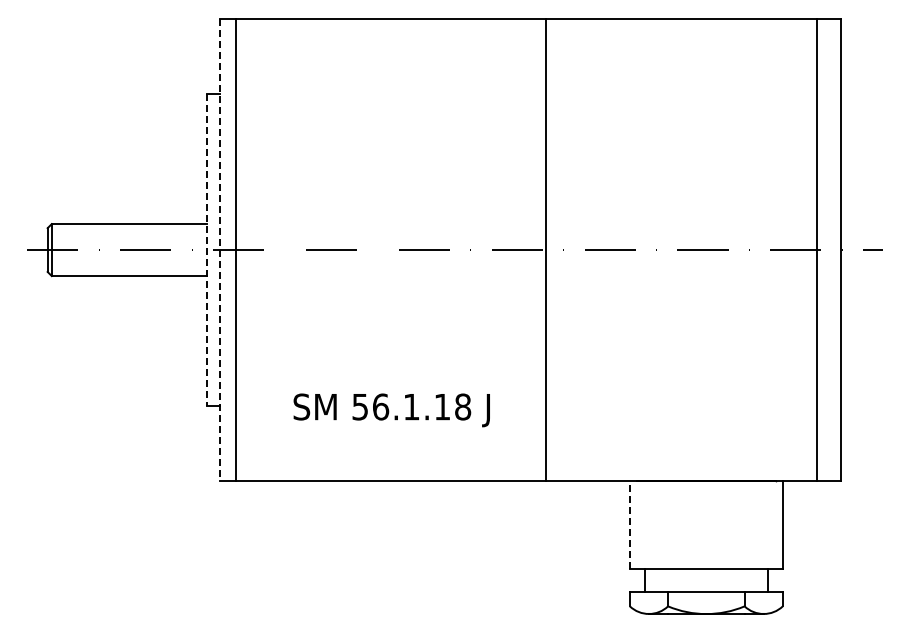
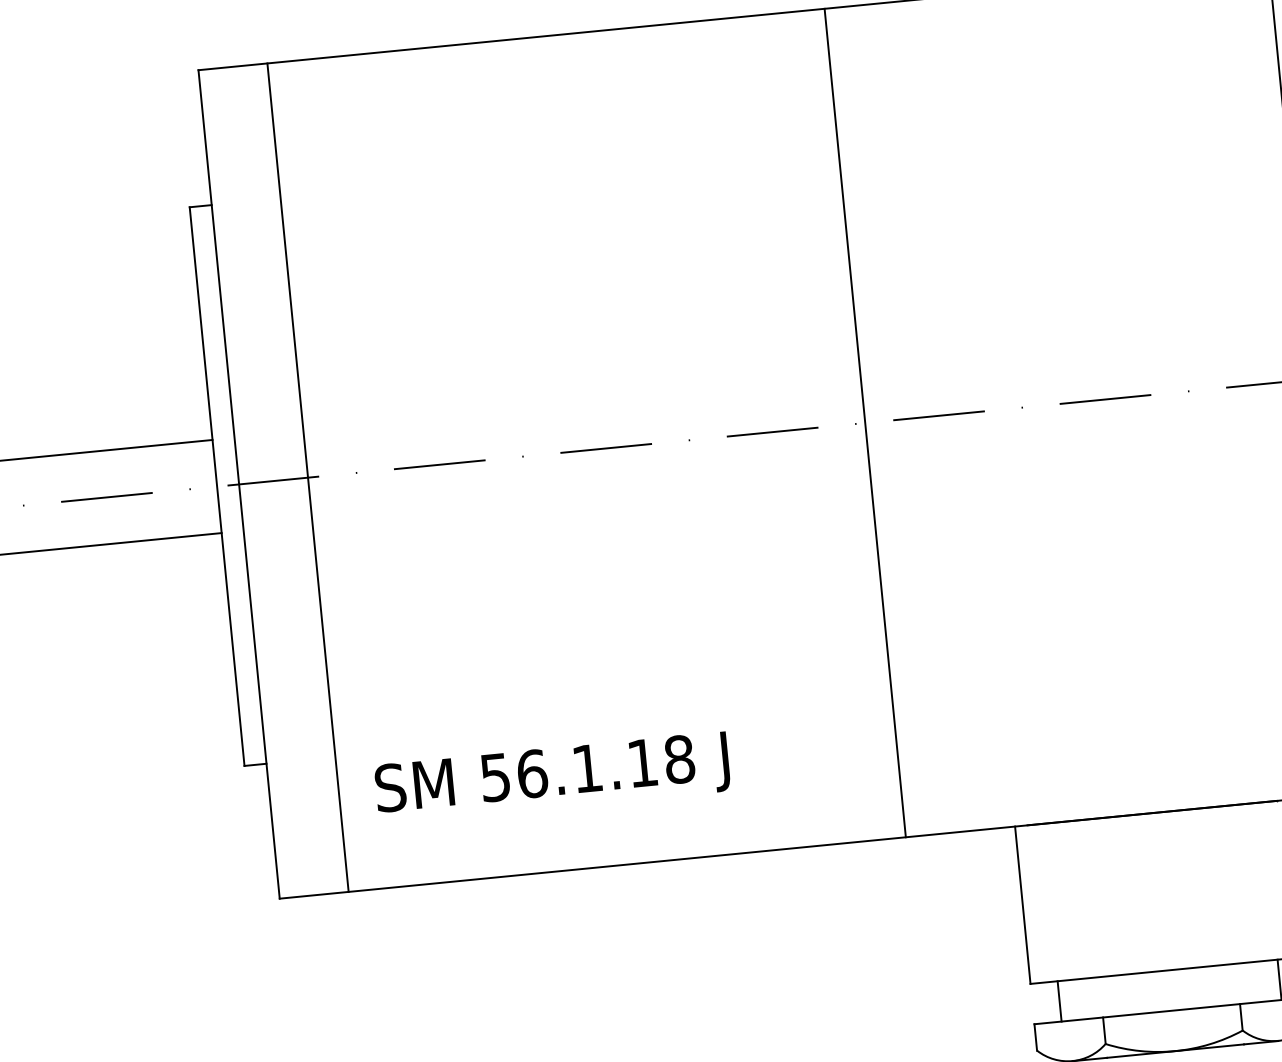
line: (235, 249) -> (307, 476), moved
line: (545, 249) -> (864, 422), moved
line: (207, 250) -> (217, 487), dashed -> solid
line: (219, 250) -> (239, 485), dashed -> solid
text: (391, 410) -> (551, 778), moved
line: (629, 525) -> (1022, 905), dashed -> solid

